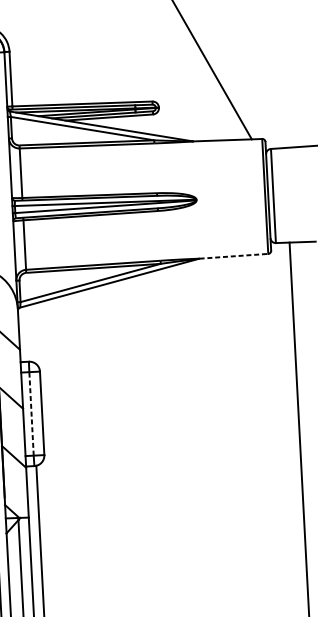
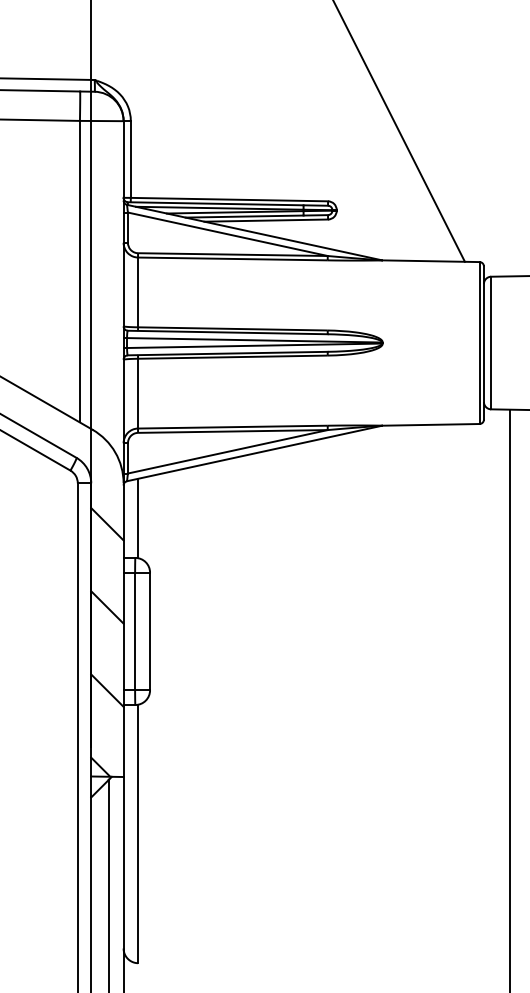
line: (234, 256) -> (431, 424), dashed -> solid
line: (29, 333) -> (138, 518), added
line: (31, 413) -> (135, 631), dashed -> solid

